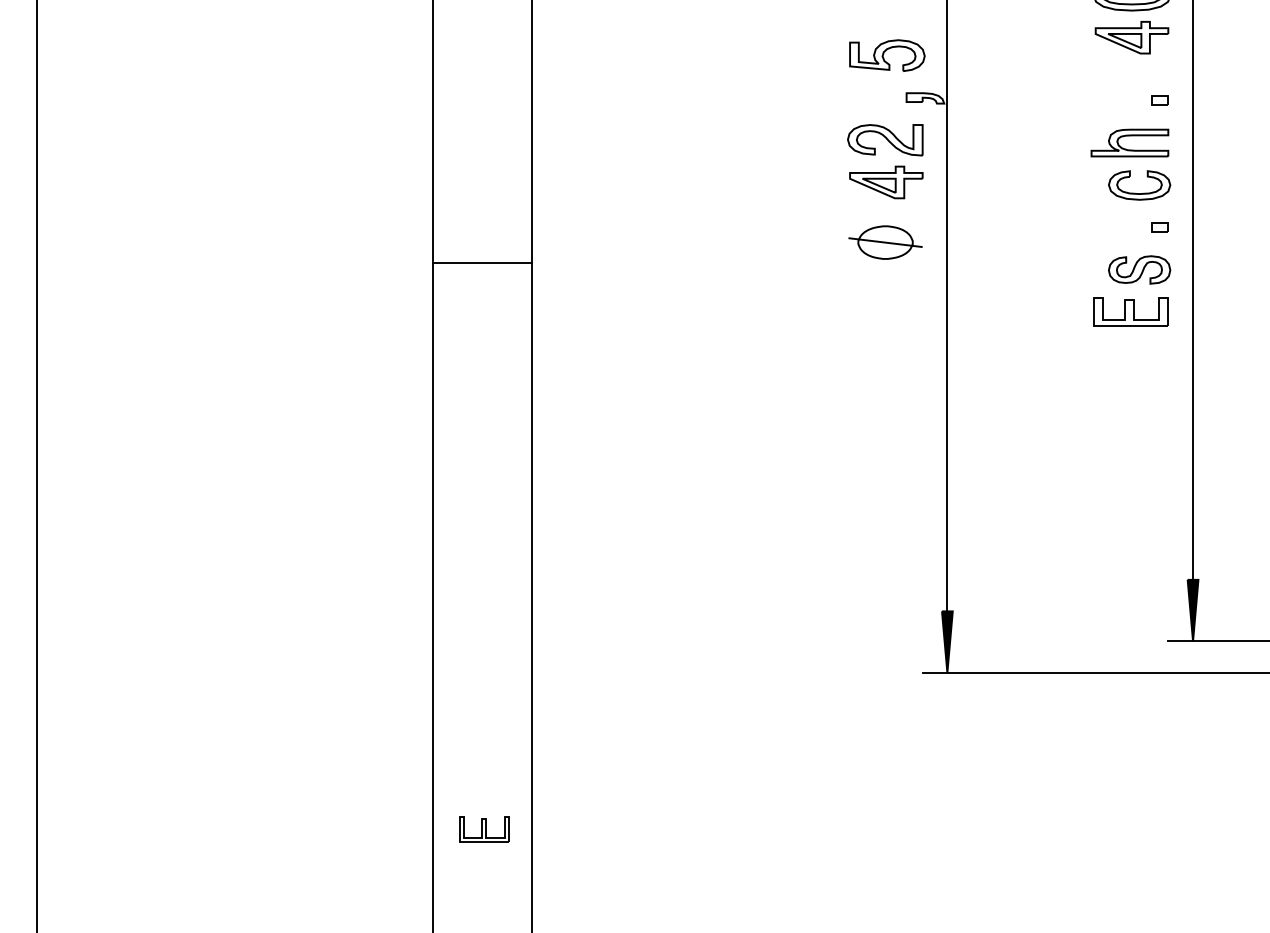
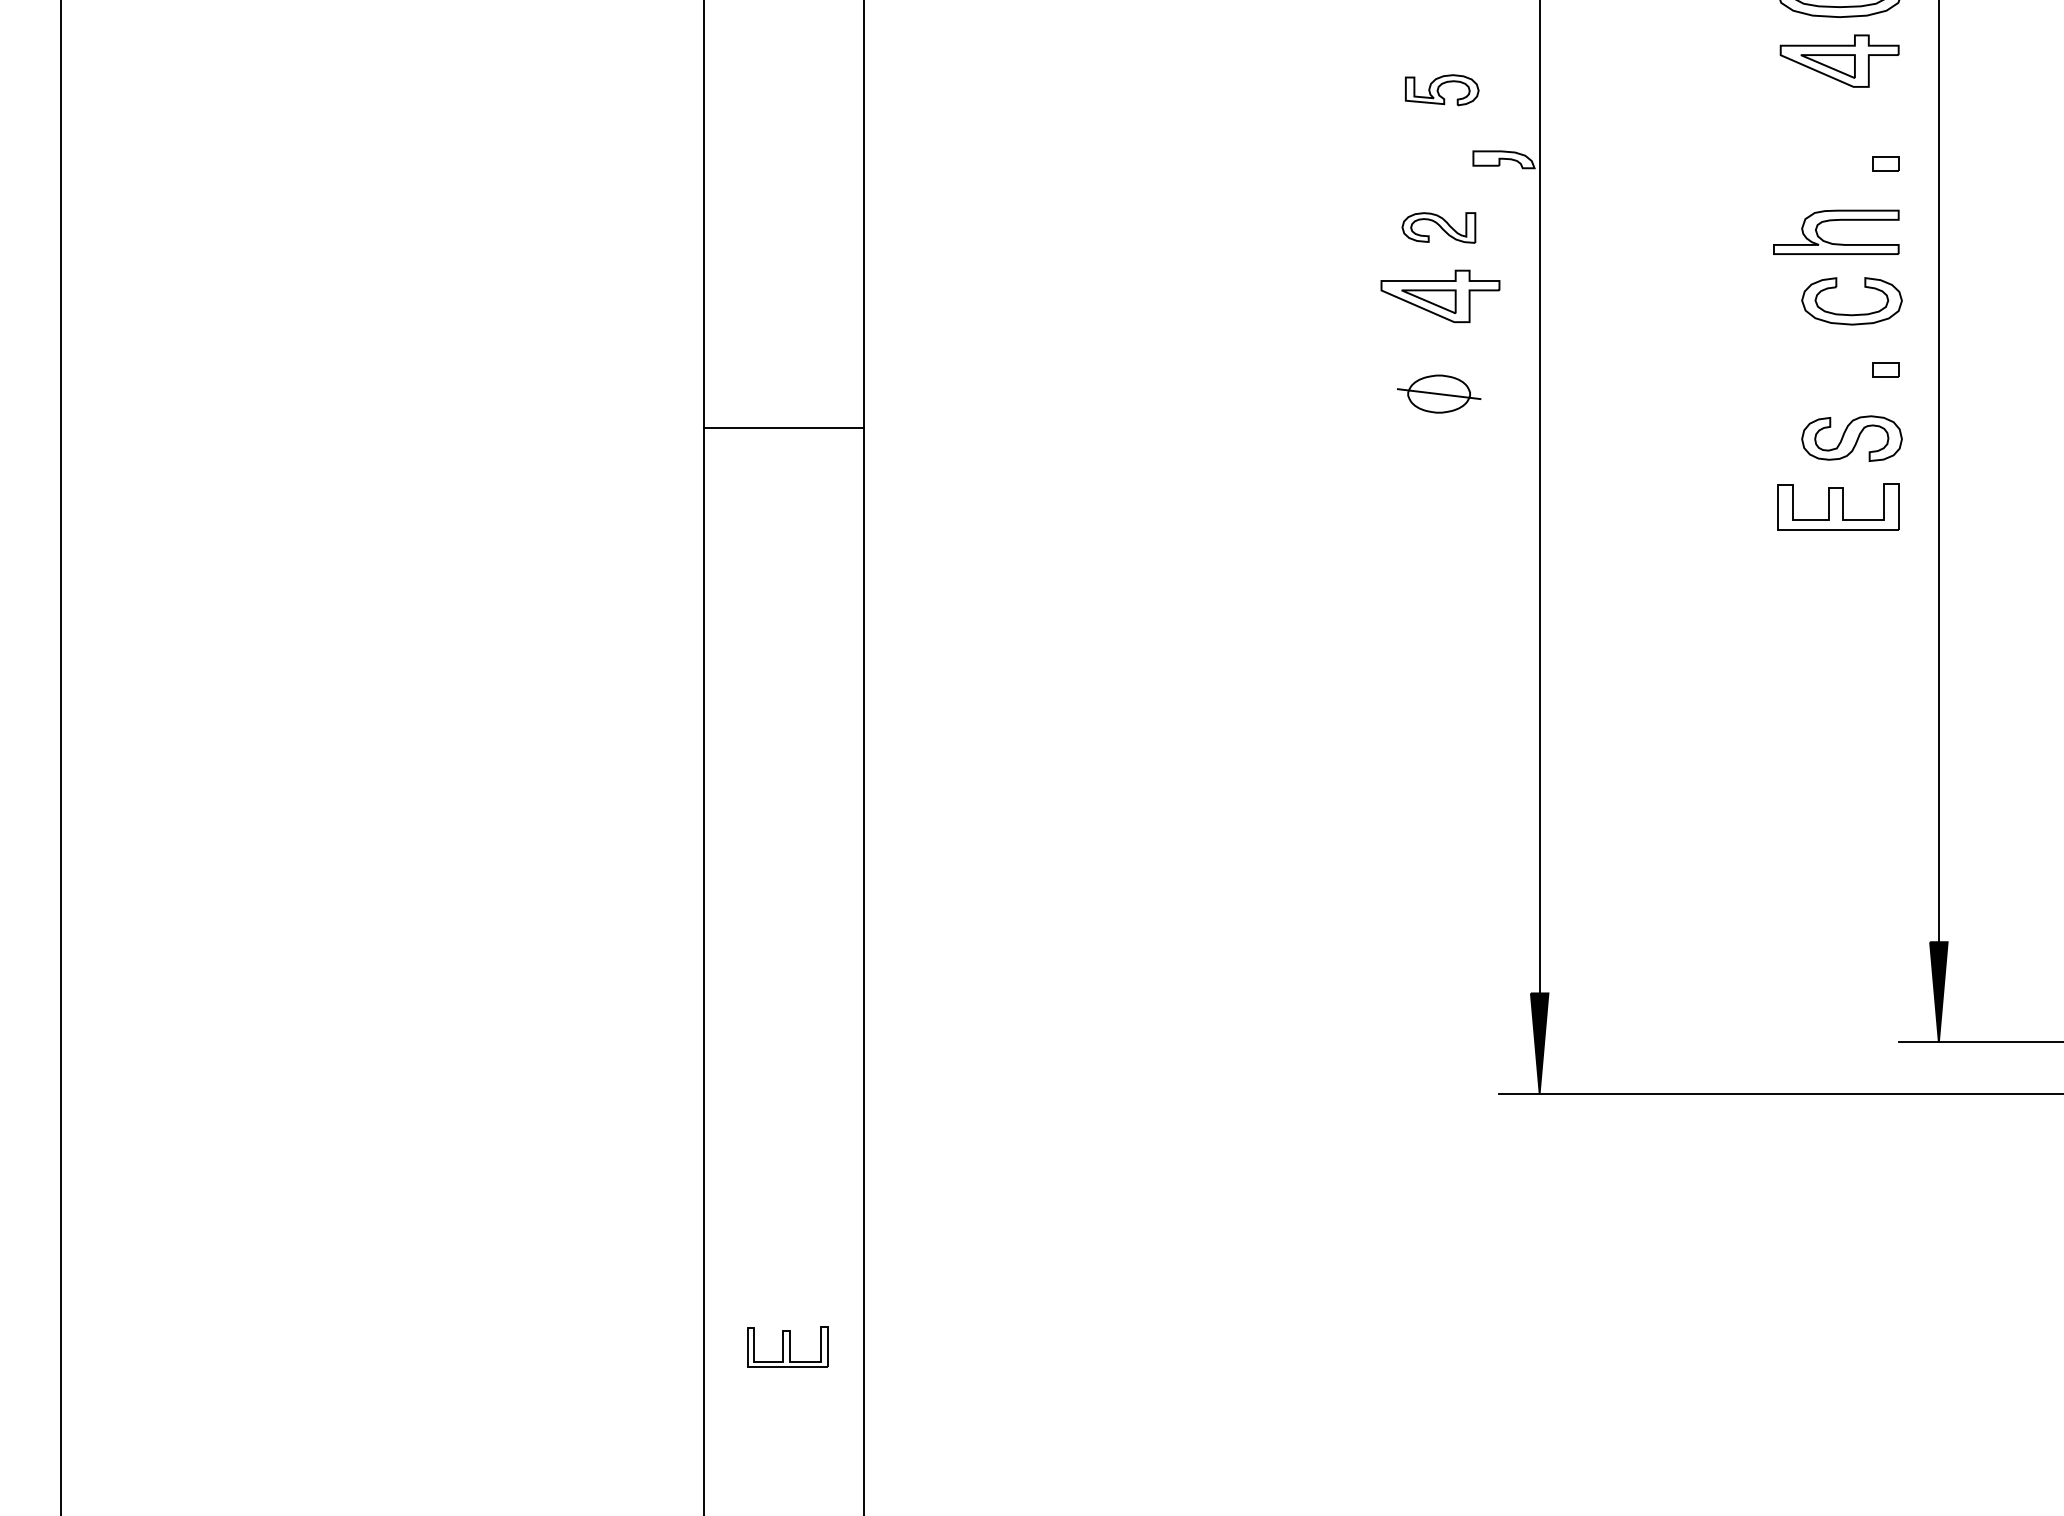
part: (887, 55) -> (1442, 90), size x0.6
part: (885, 140) -> (1439, 228), size x0.6
part: (885, 242) -> (1439, 393), size x0.7

